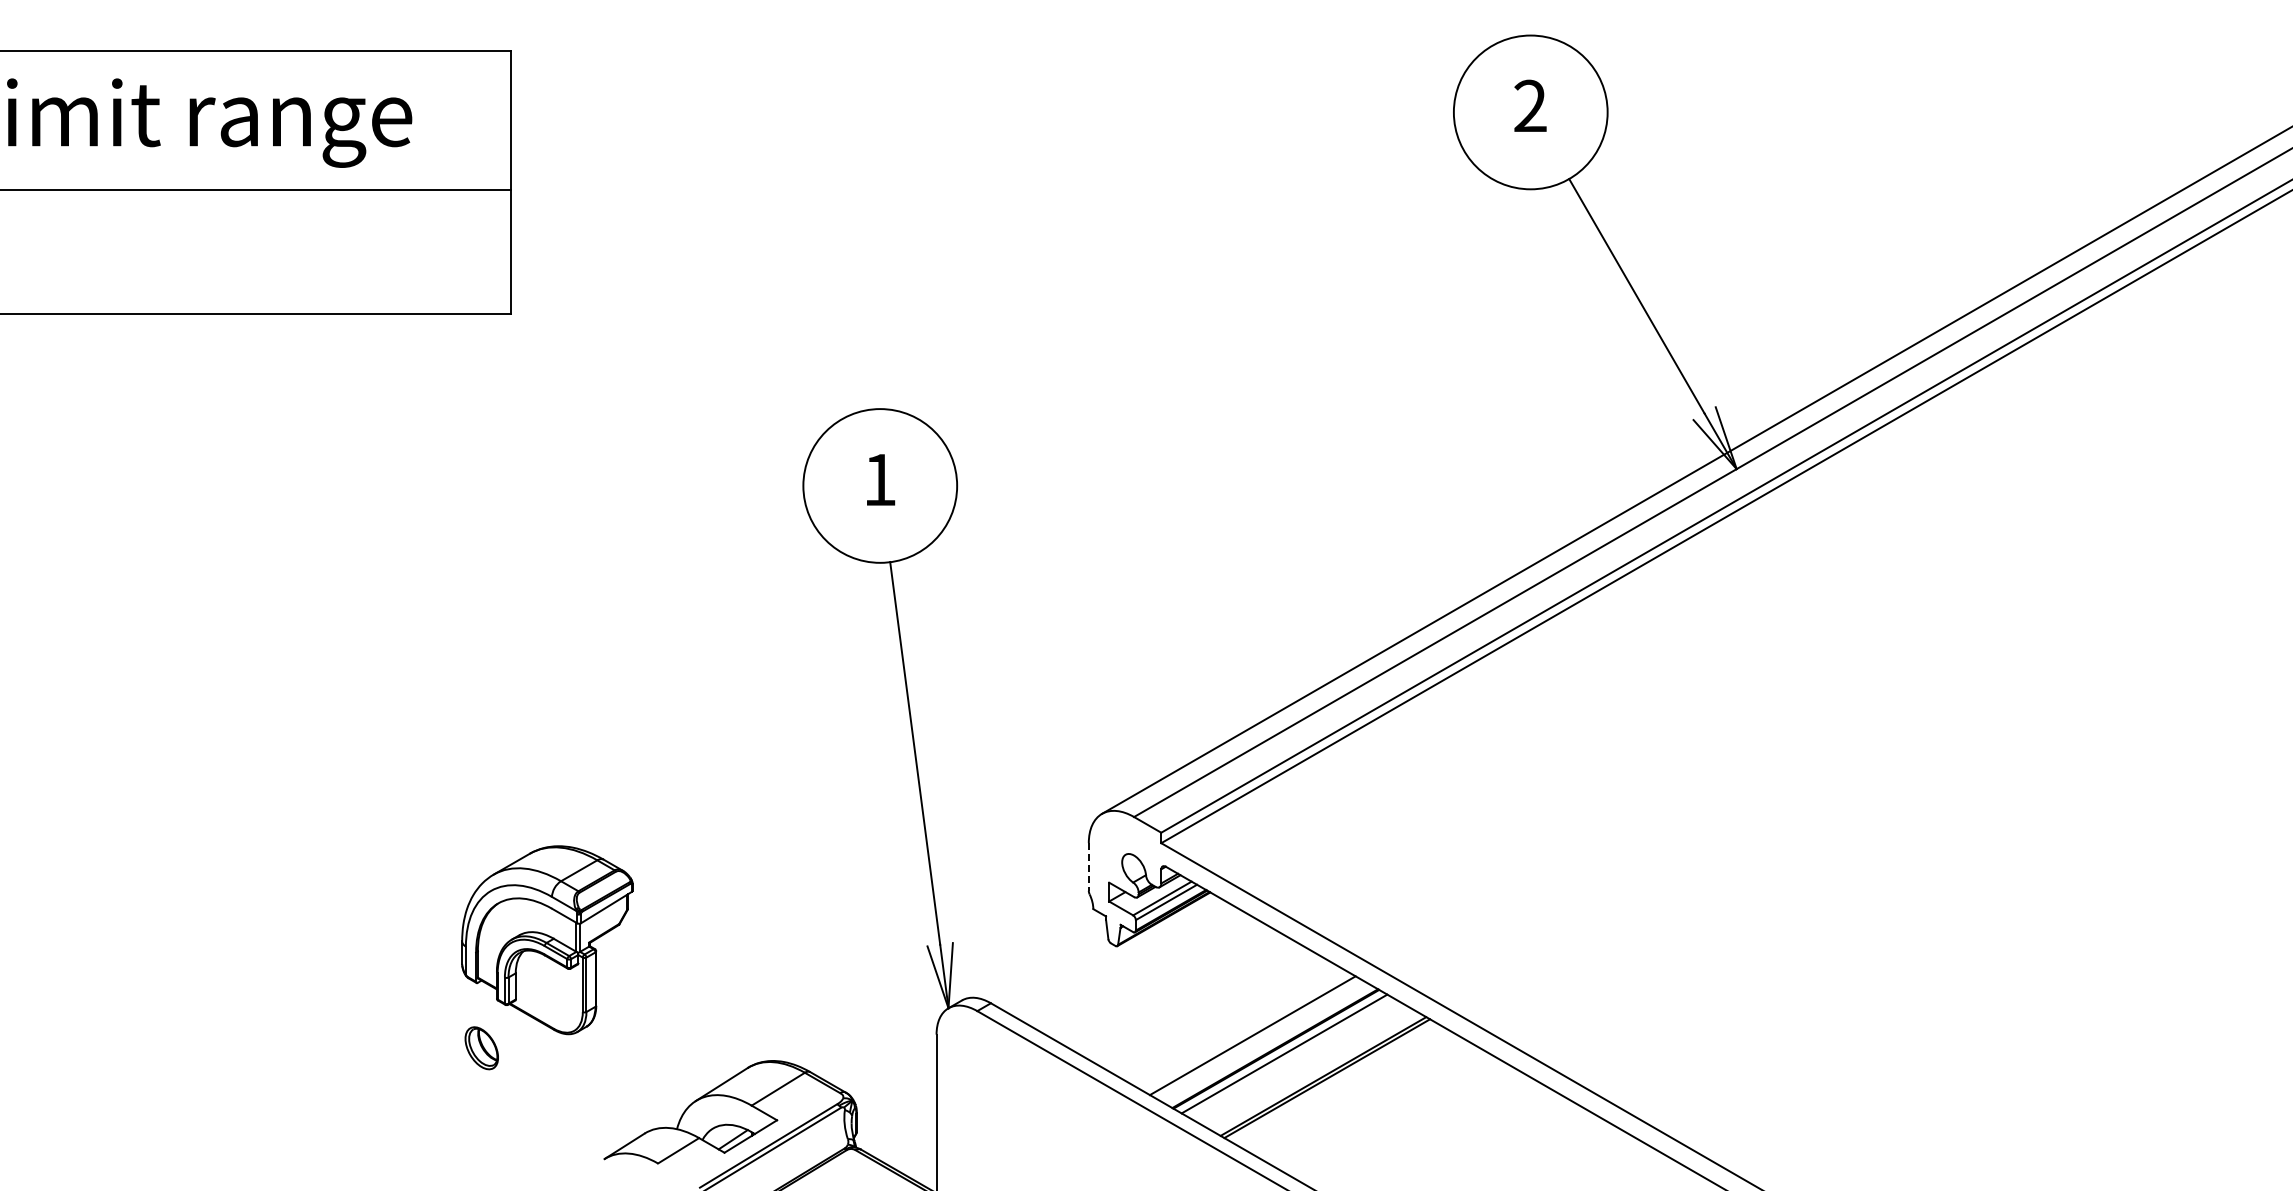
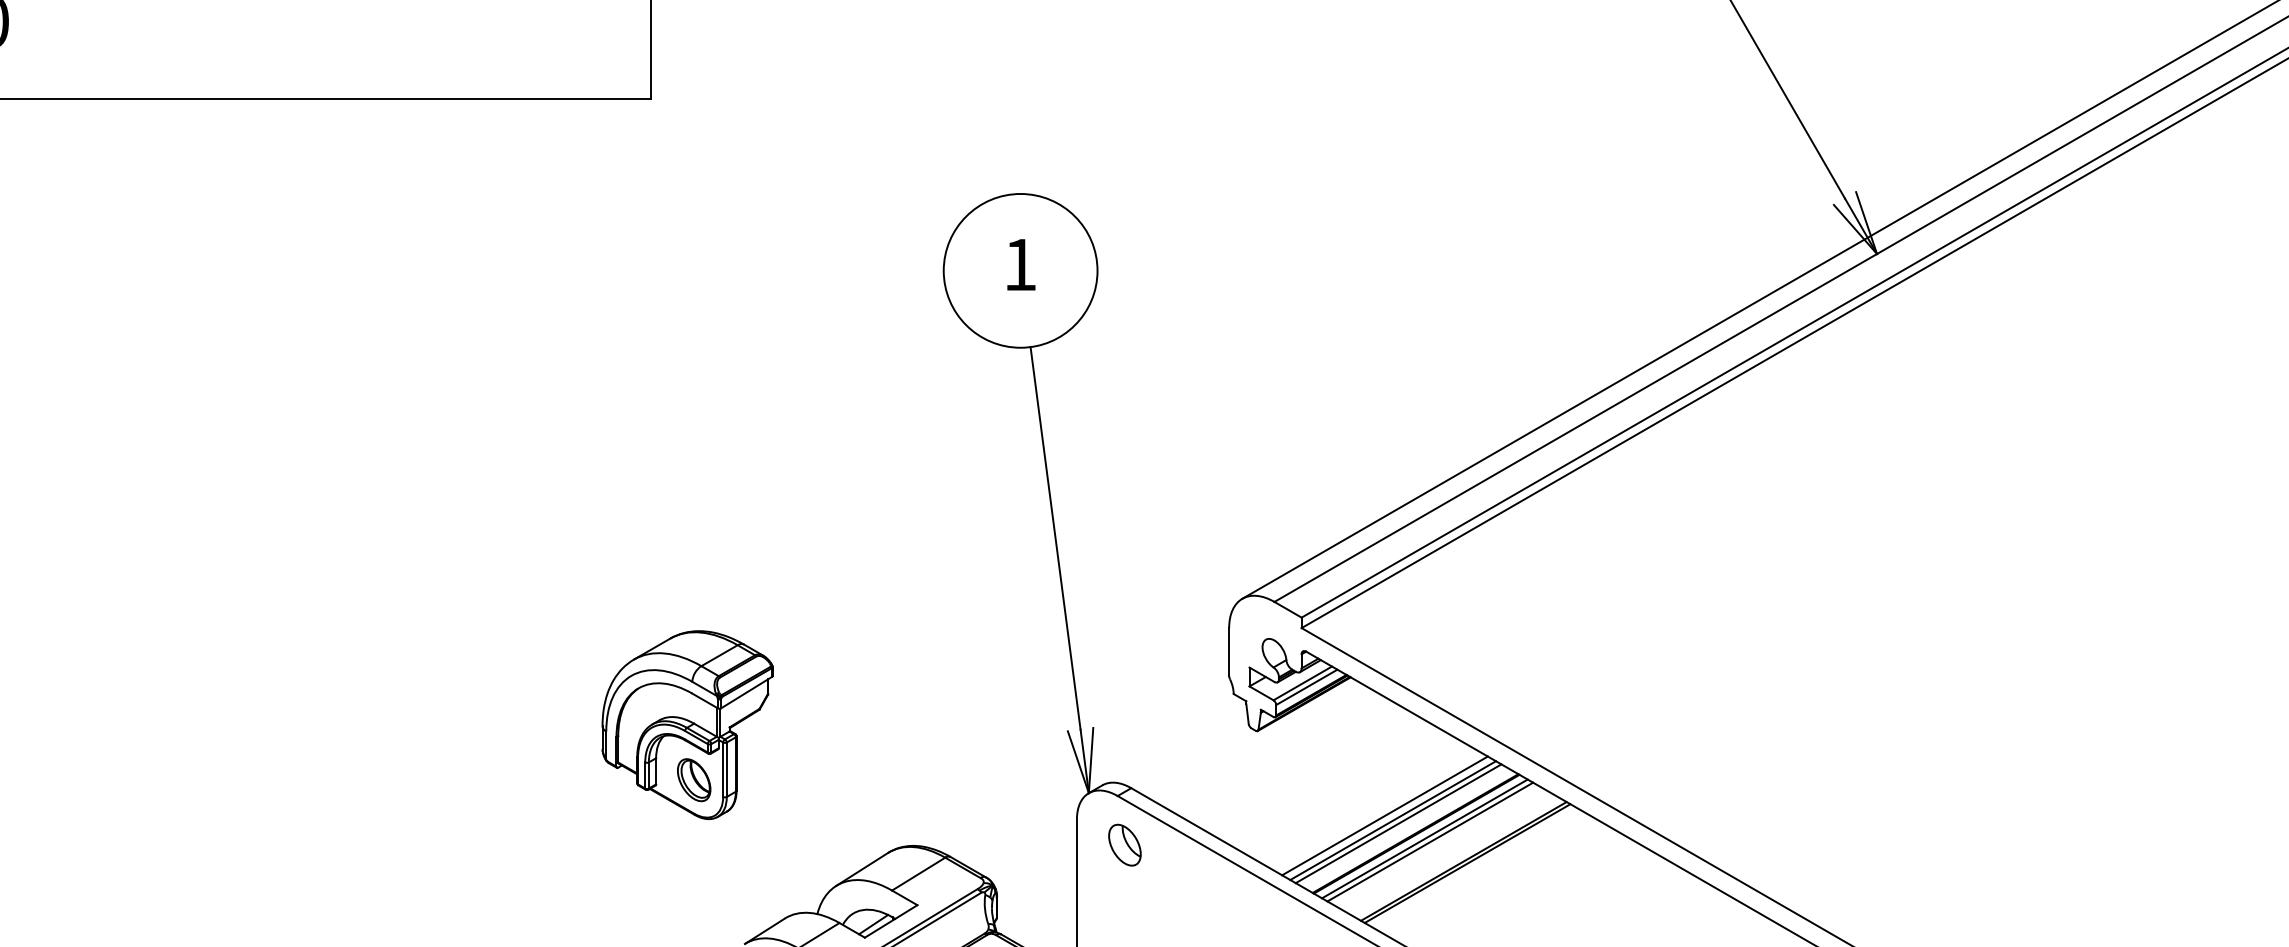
line: (1088, 866) -> (1228, 651), dashed -> solid
line: (1244, 1030) -> (1384, 815), added
line: (1258, 1038) -> (1398, 823), added
part: (481, 1048) -> (693, 780), moved
line: (1289, 1056) -> (1429, 841), added
part: (984, 1059) -> (1124, 844), added

